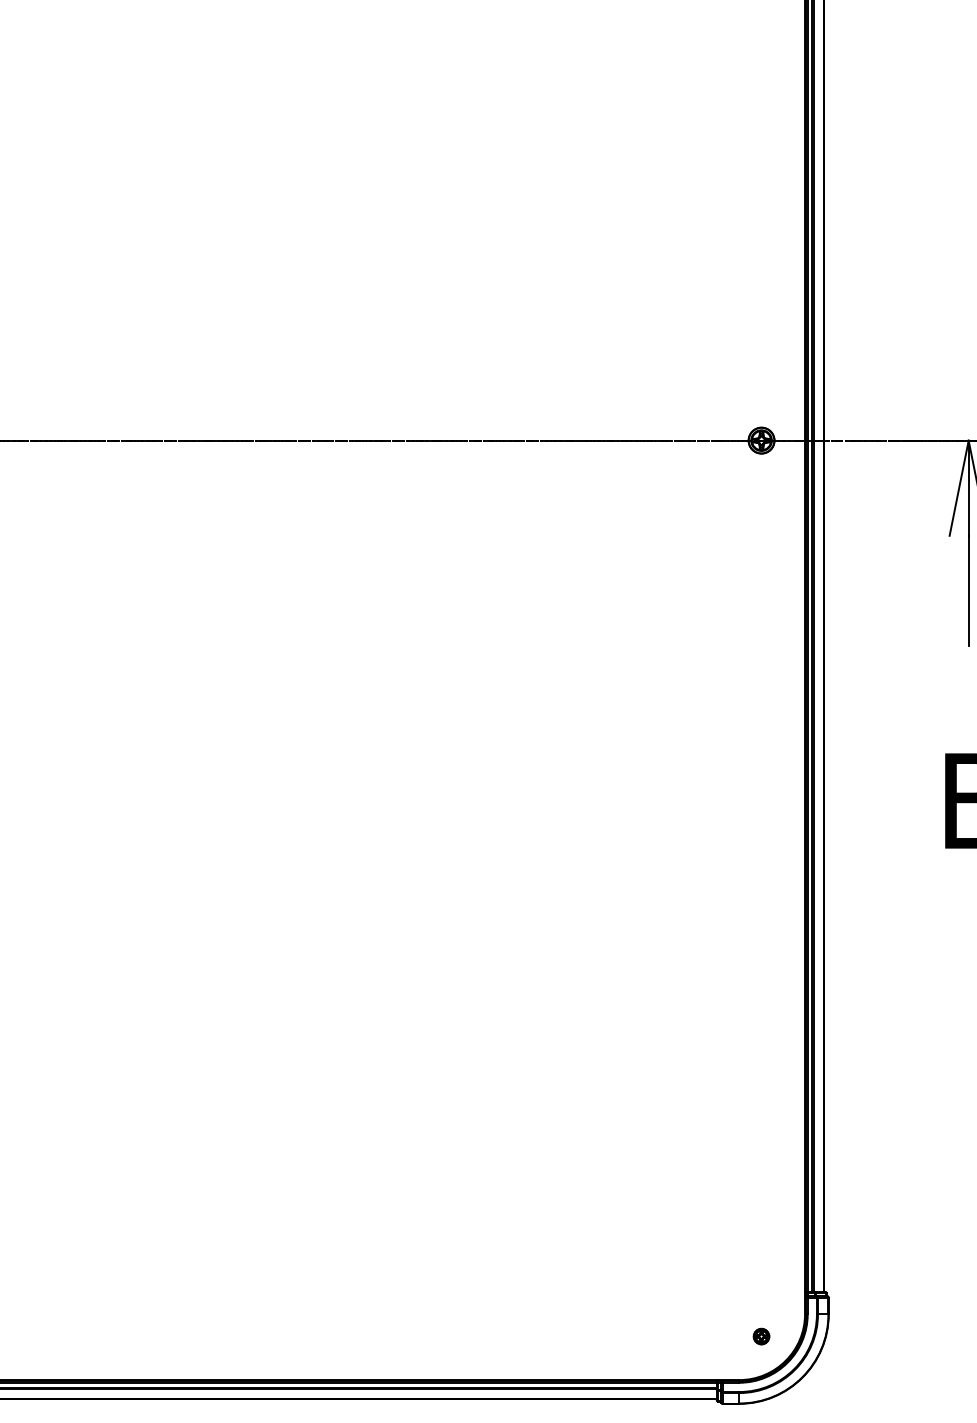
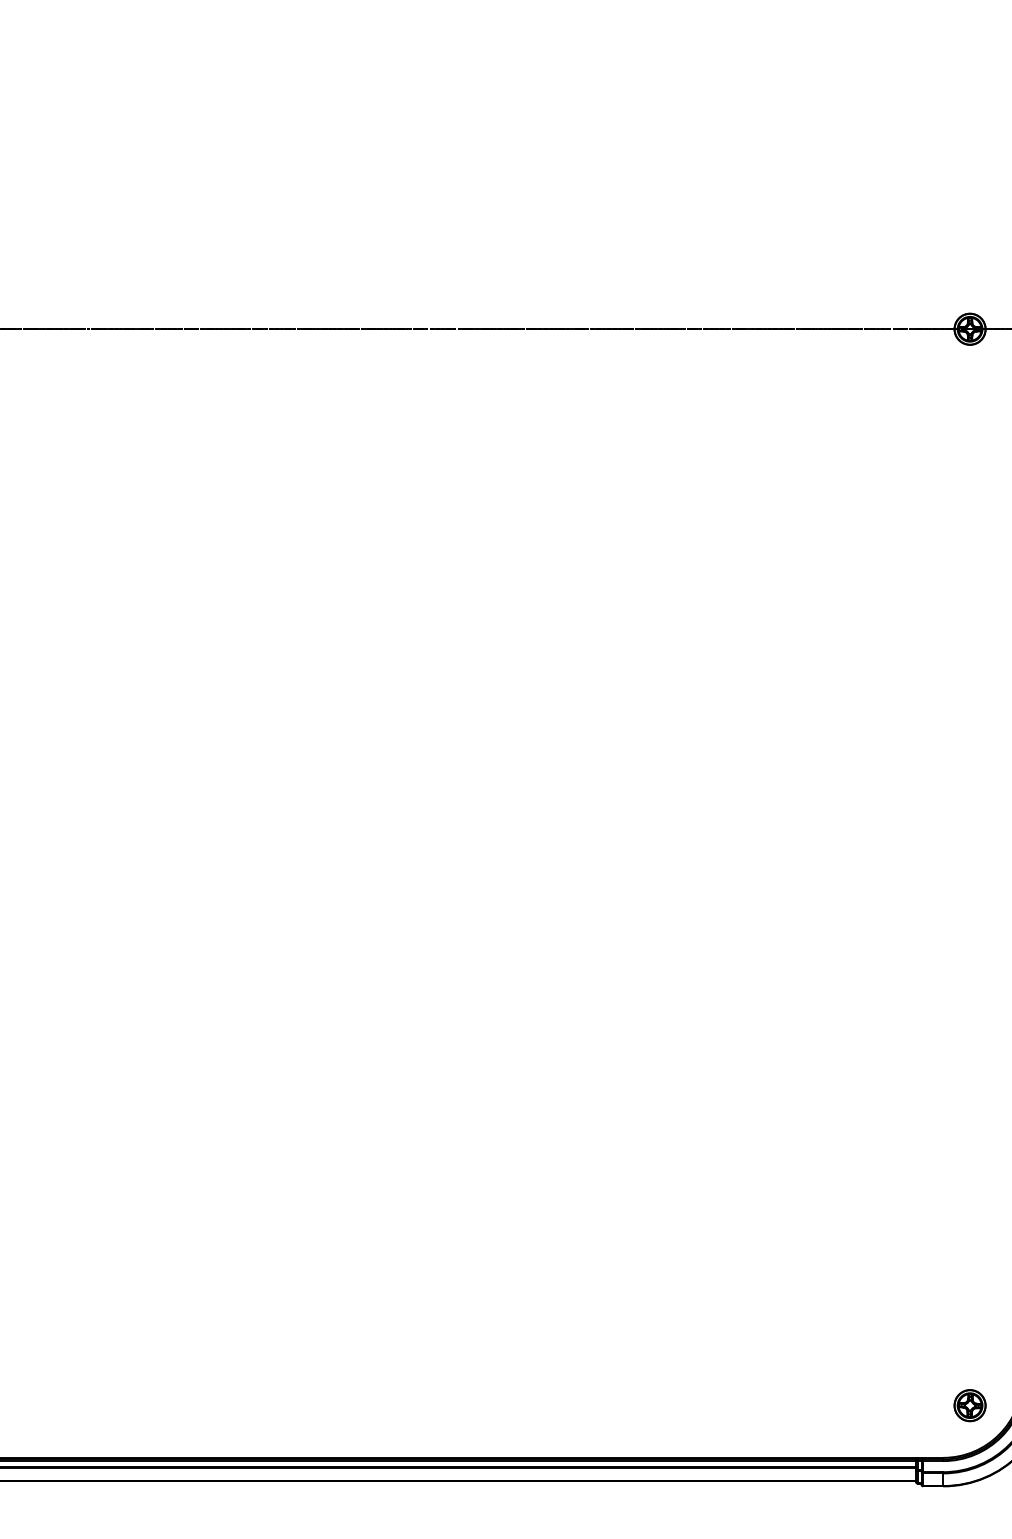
part: (761, 1336) -> (970, 1405), size x1.67

